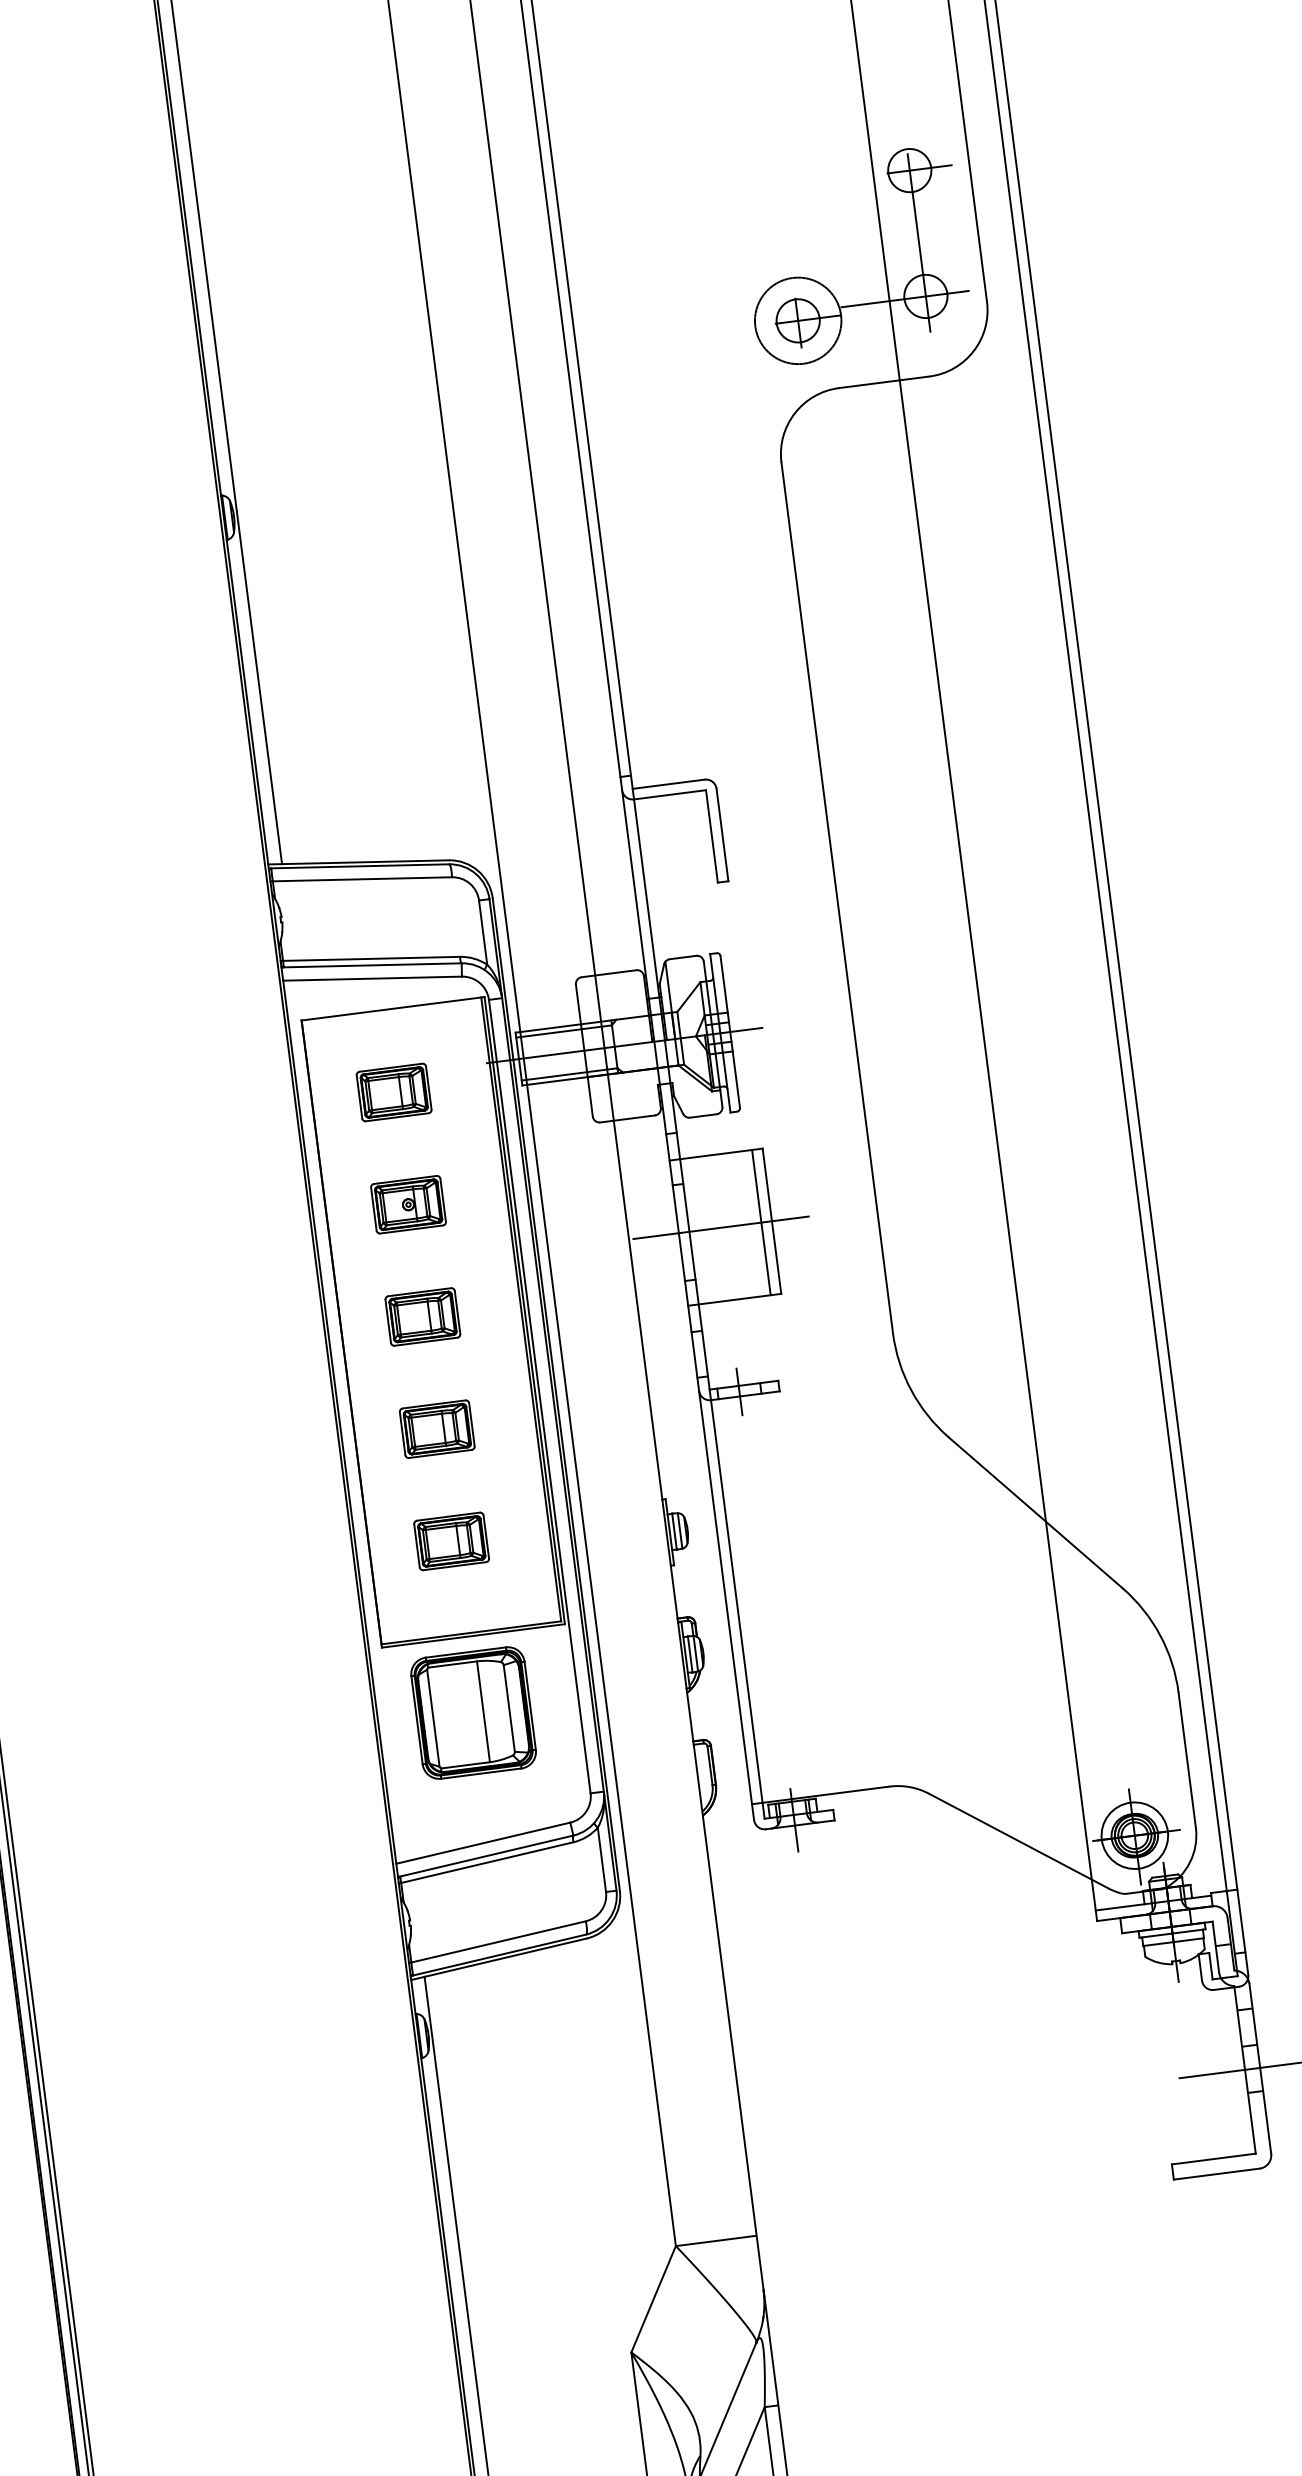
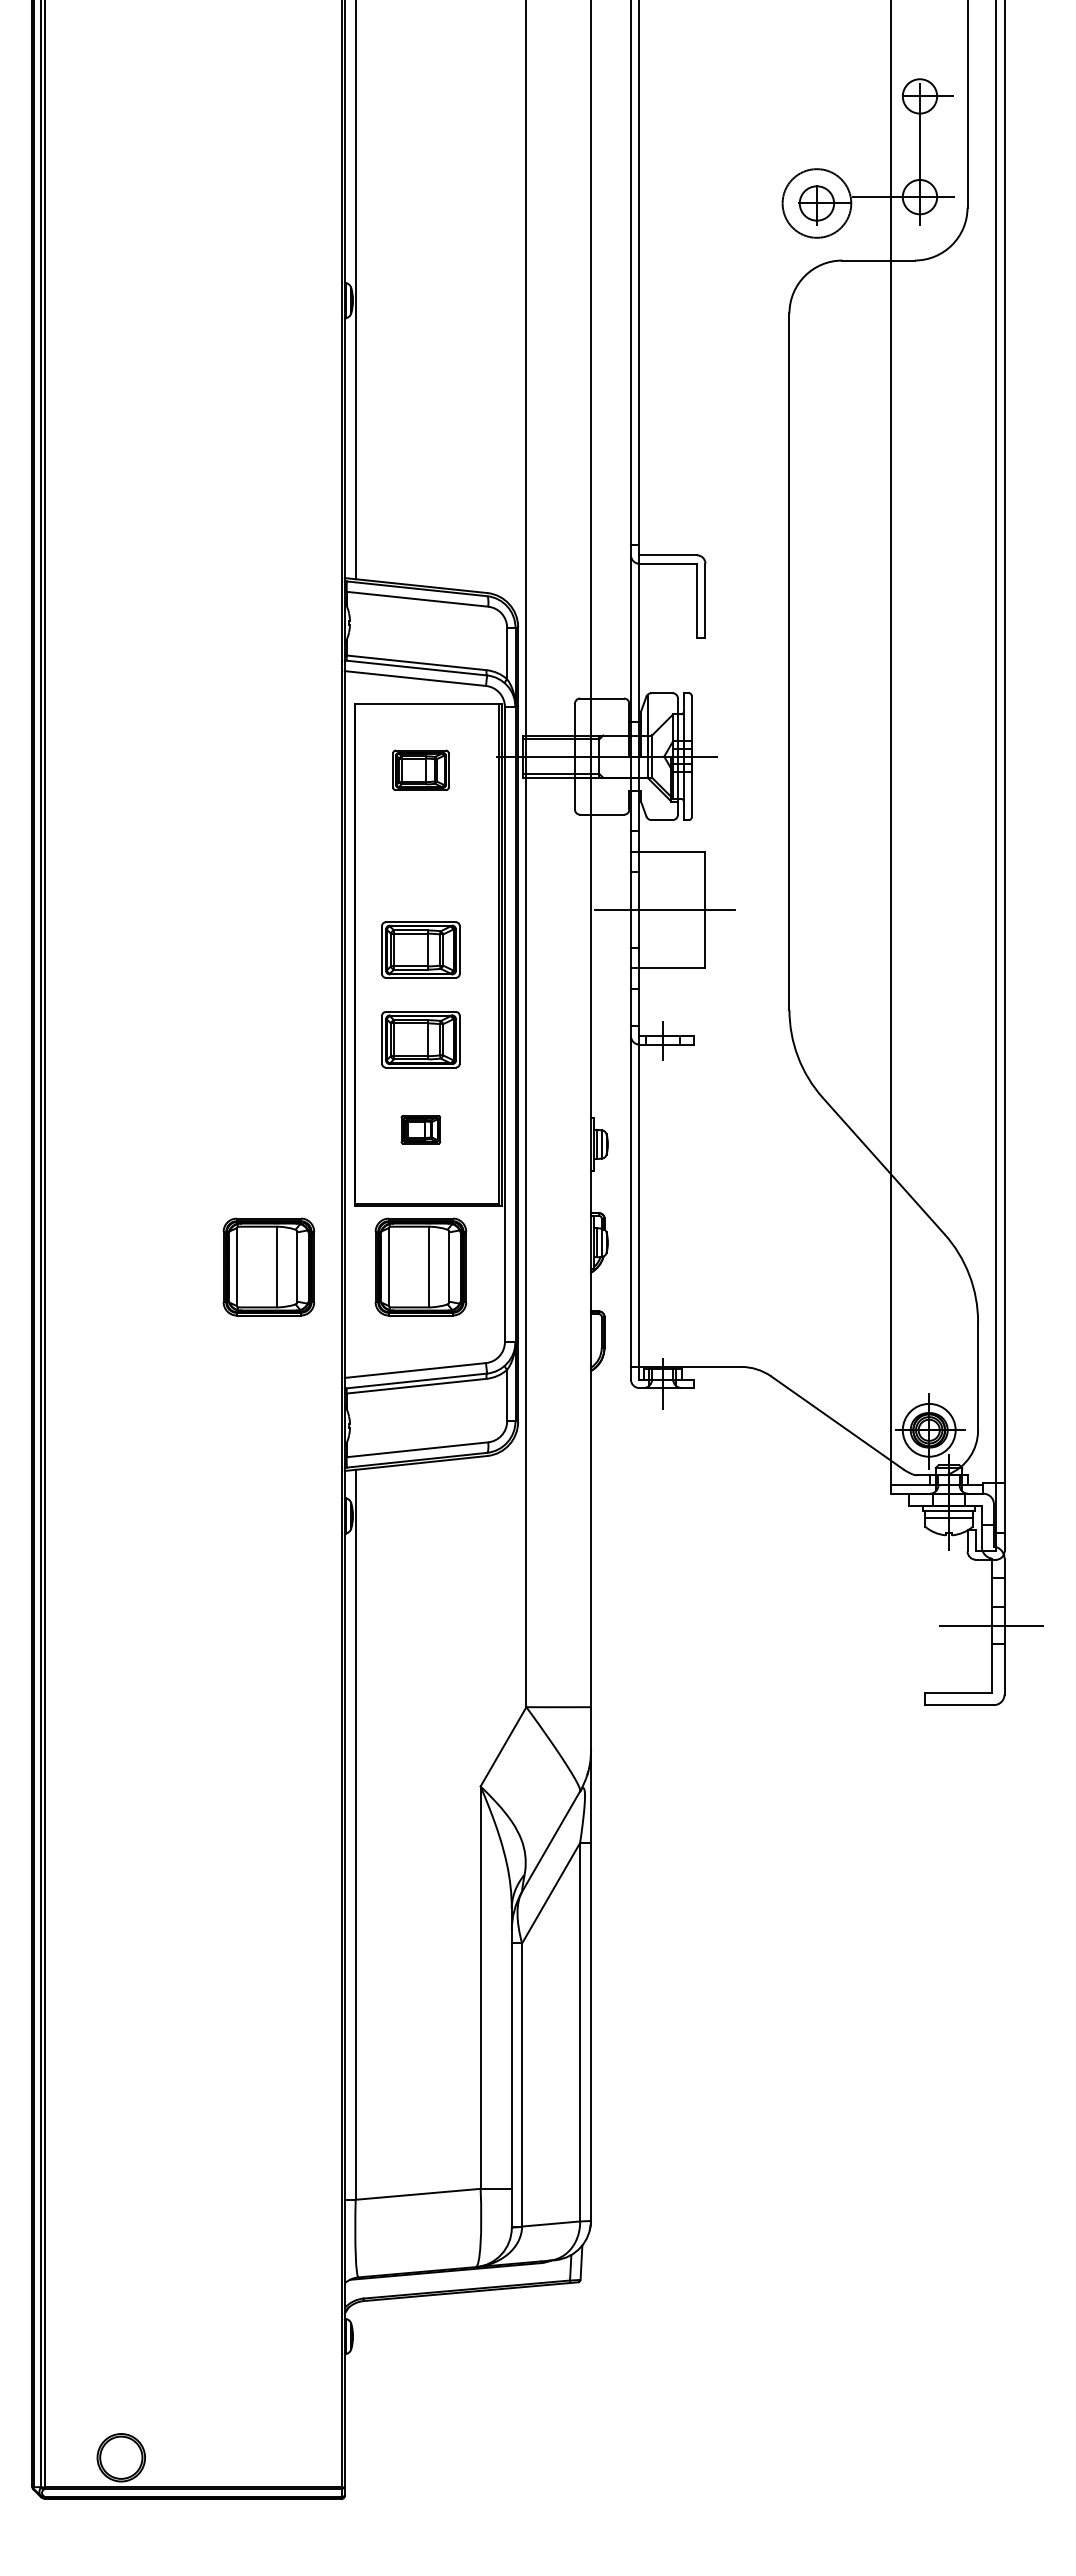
part: (407, 1203) -> (420, 859), removed
line: (761, 1222) -> (697, 909), removed
part: (422, 1316) -> (420, 949), size x1.4
part: (436, 1428) -> (420, 1039), size x1.4
part: (451, 1541) -> (420, 1129), size x0.7
part: (283, 1736) -> (268, 1266), added

